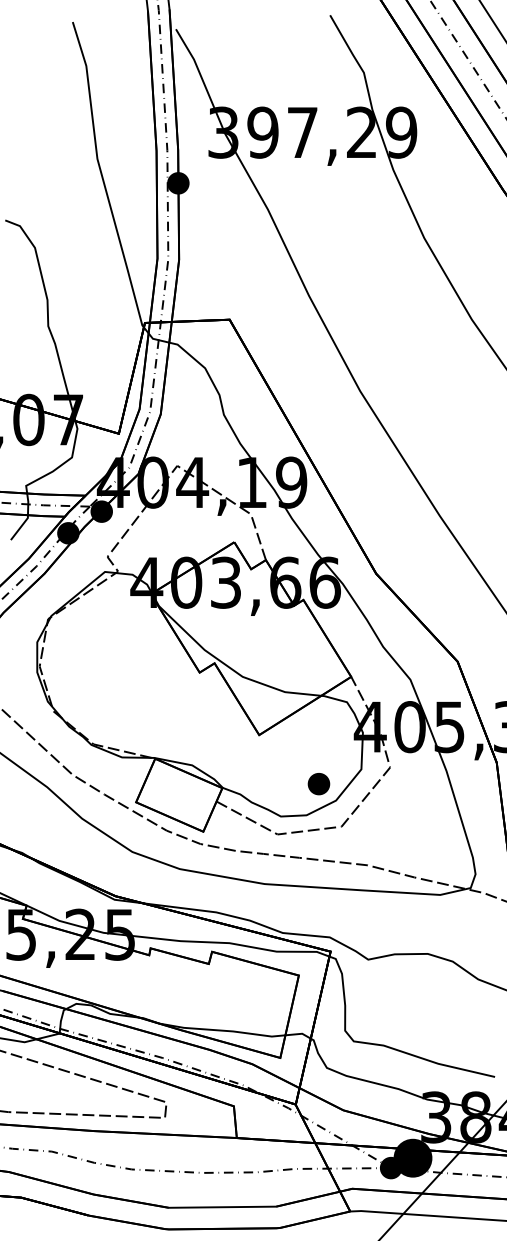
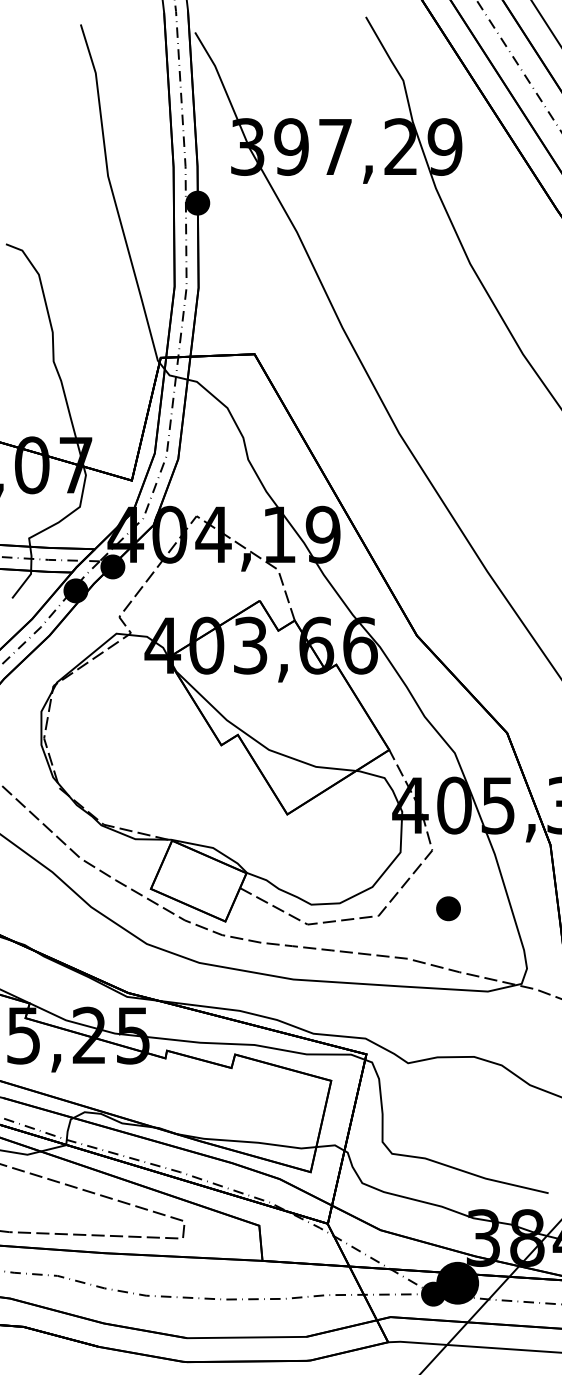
part: (318, 783) -> (448, 908), moved

